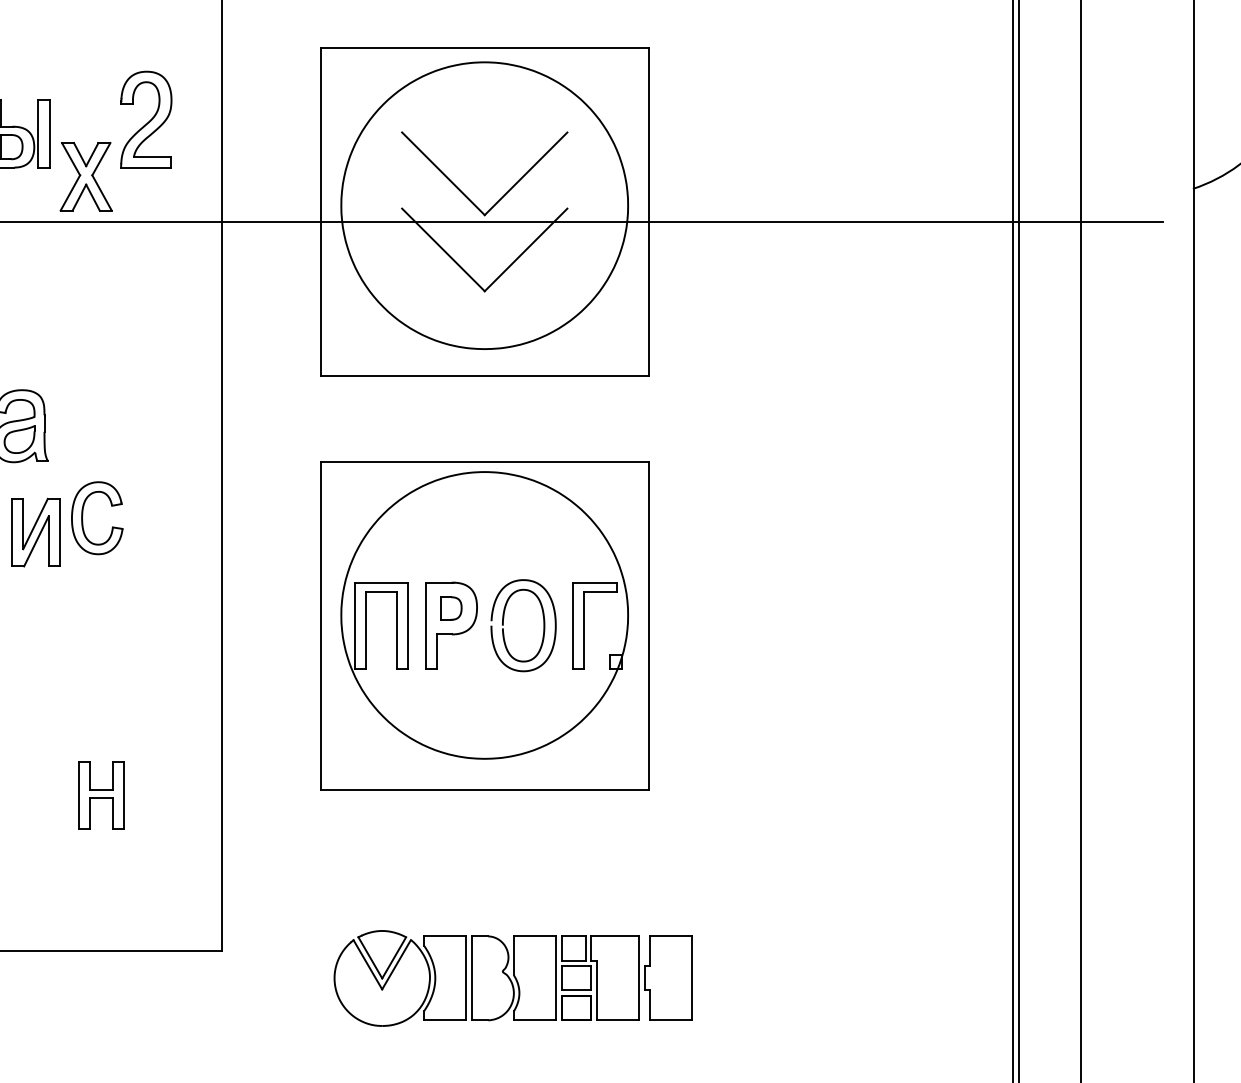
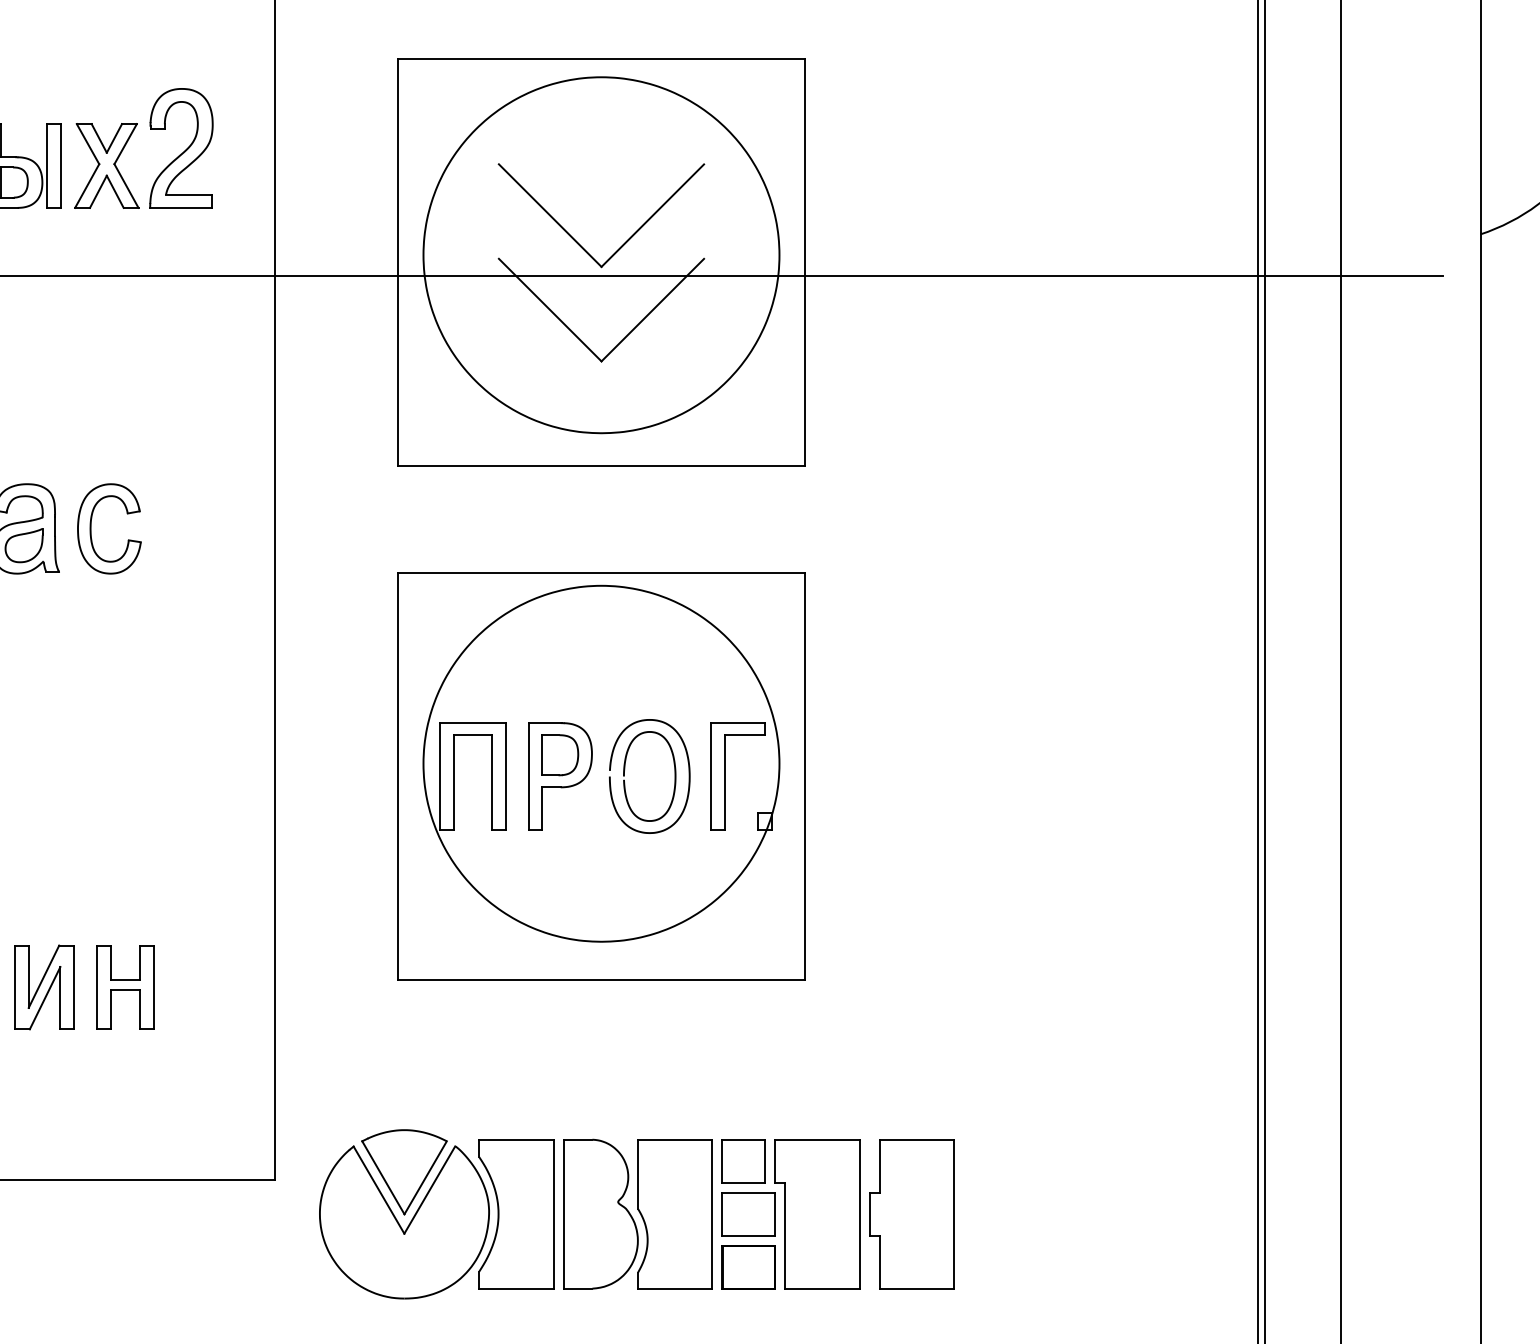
part: (85, 176) -> (105, 165), moved
part: (83, 515) -> (92, 525), moved
part: (35, 532) -> (43, 987), moved
part: (451, 608) -> (560, 755), size x1.43
part: (513, 978) -> (637, 1214), size x1.43

